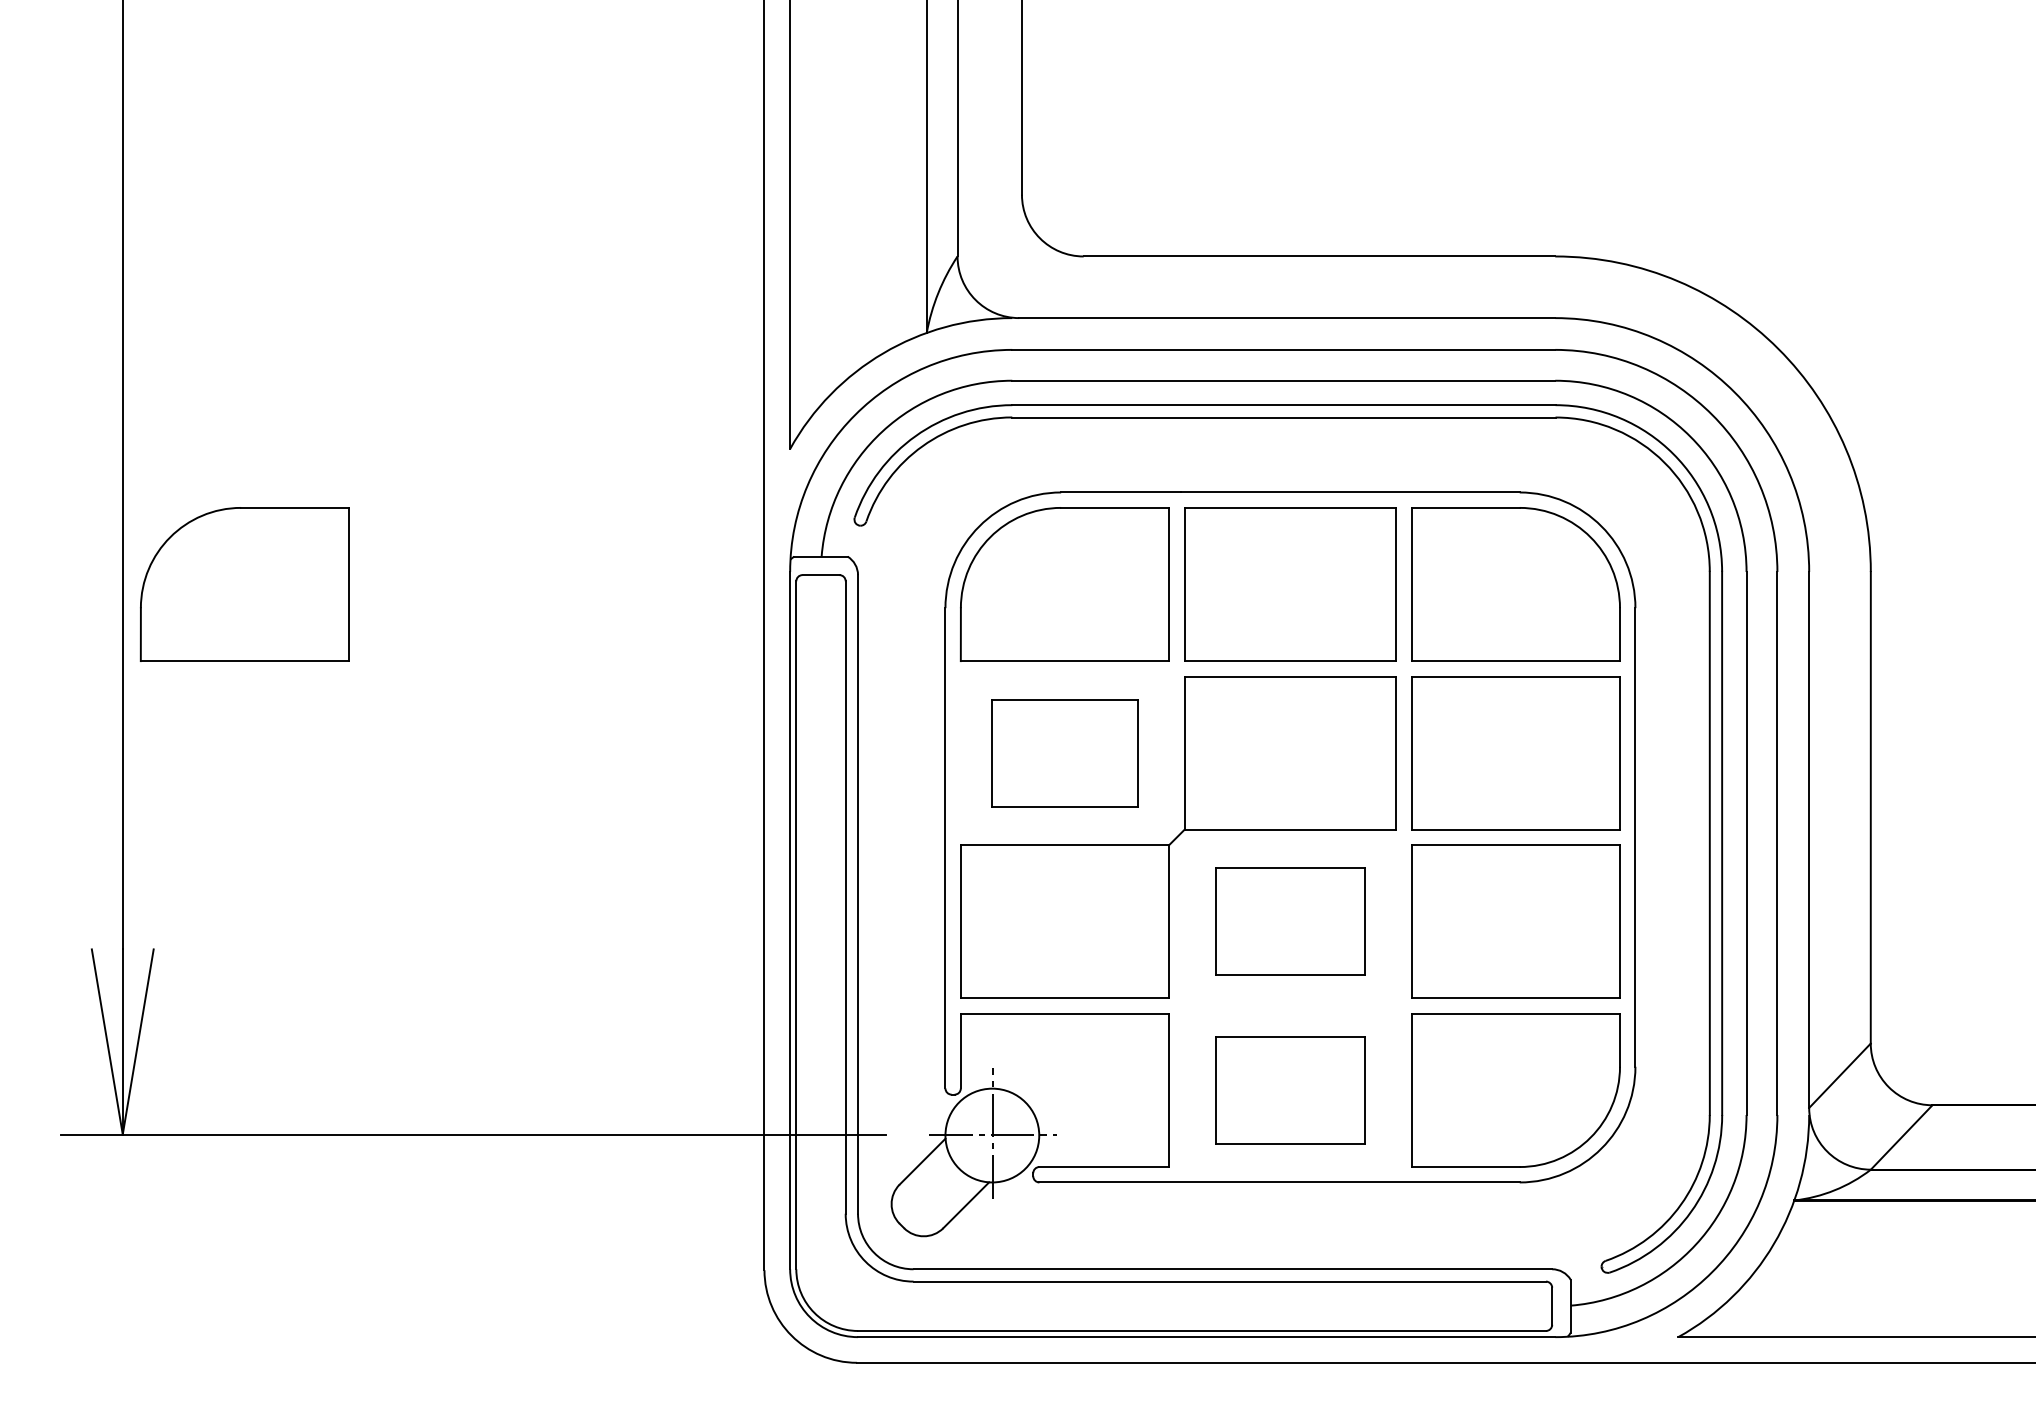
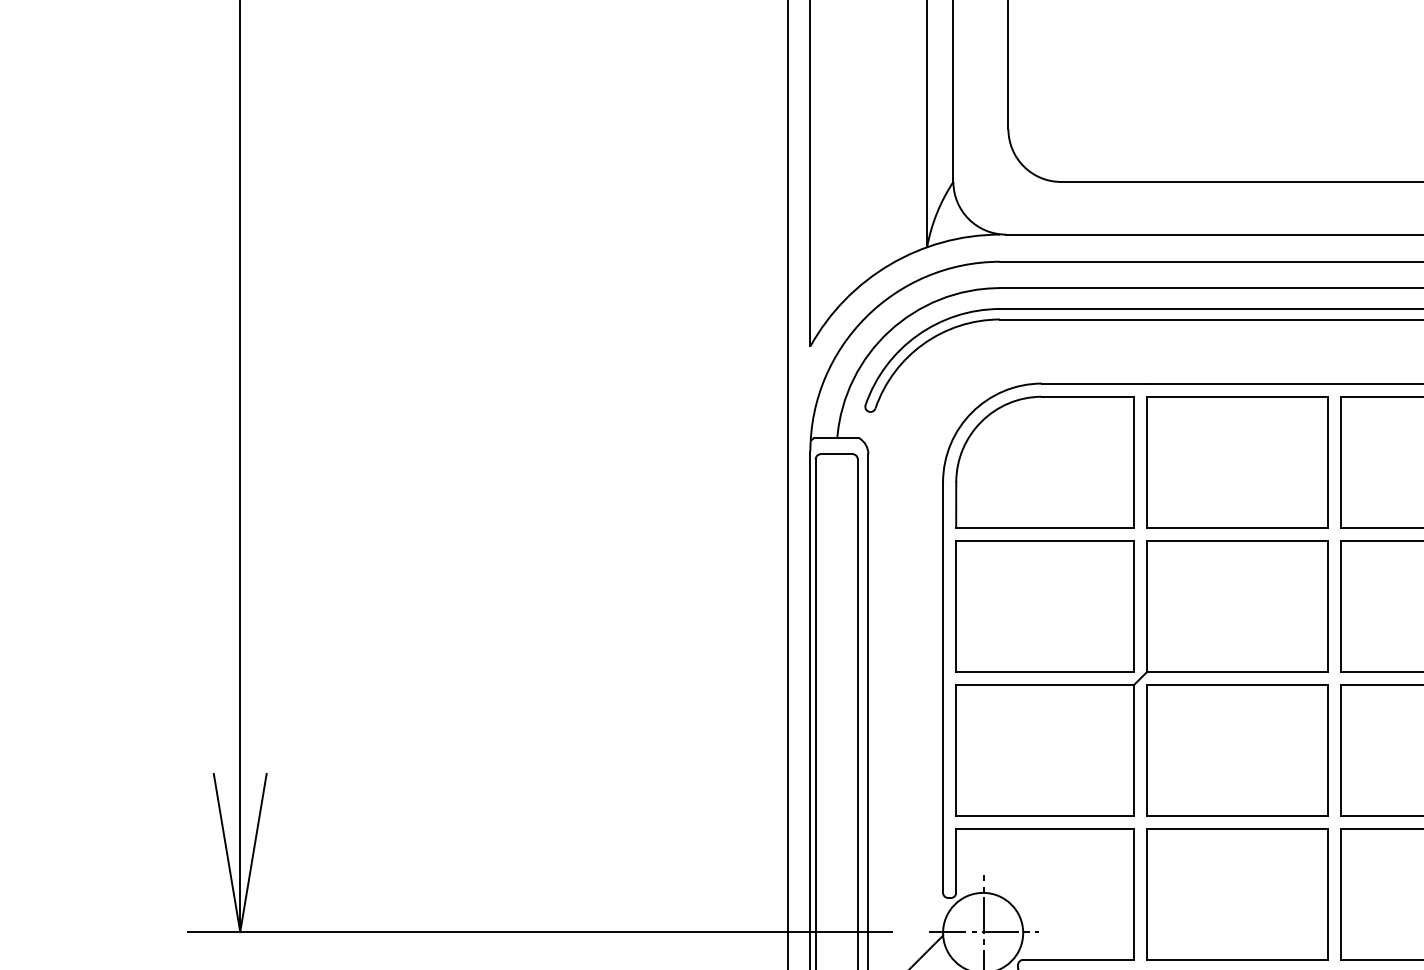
part: (244, 584) -> (344, 462), removed
part: (1064, 753) -> (1044, 606), size x1.43
part: (1290, 921) -> (1237, 750), size x1.43
part: (1290, 1090) -> (1237, 894), size x1.43

